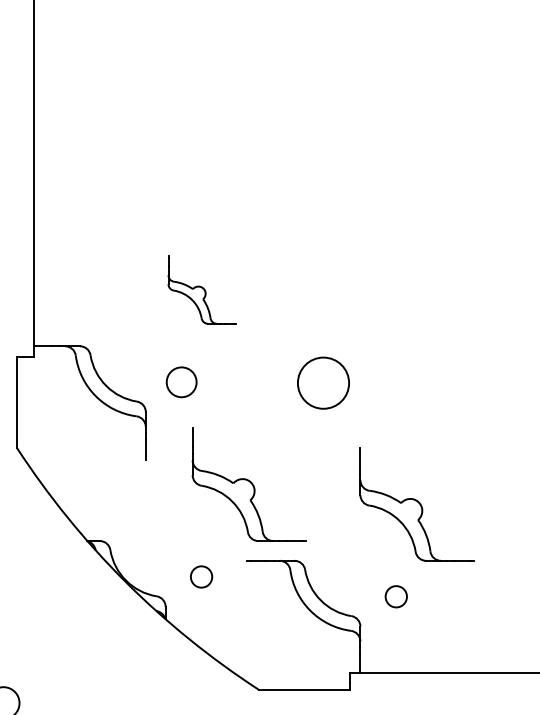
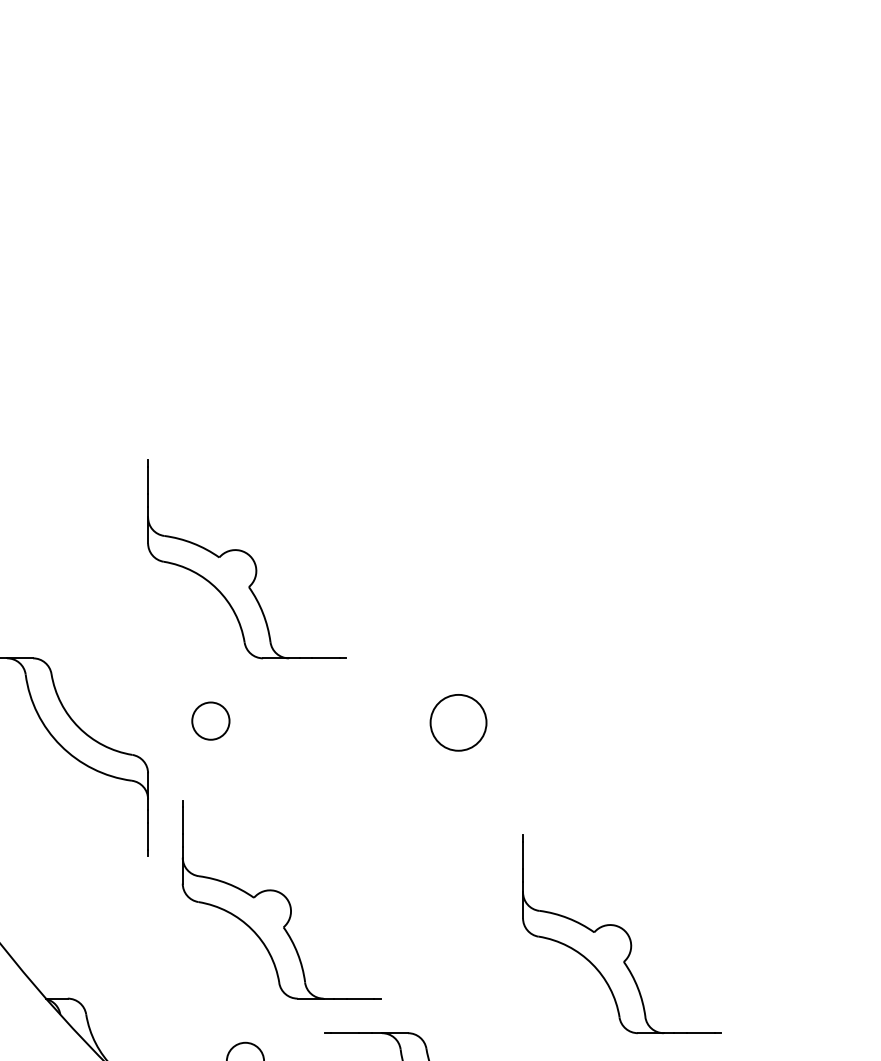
part: (202, 289) -> (247, 559), size x1.67
circle: (181, 381) -> (210, 719), size x0.71
circle: (323, 383) -> (458, 723), size x0.62
part: (248, 484) -> (280, 899), moved

